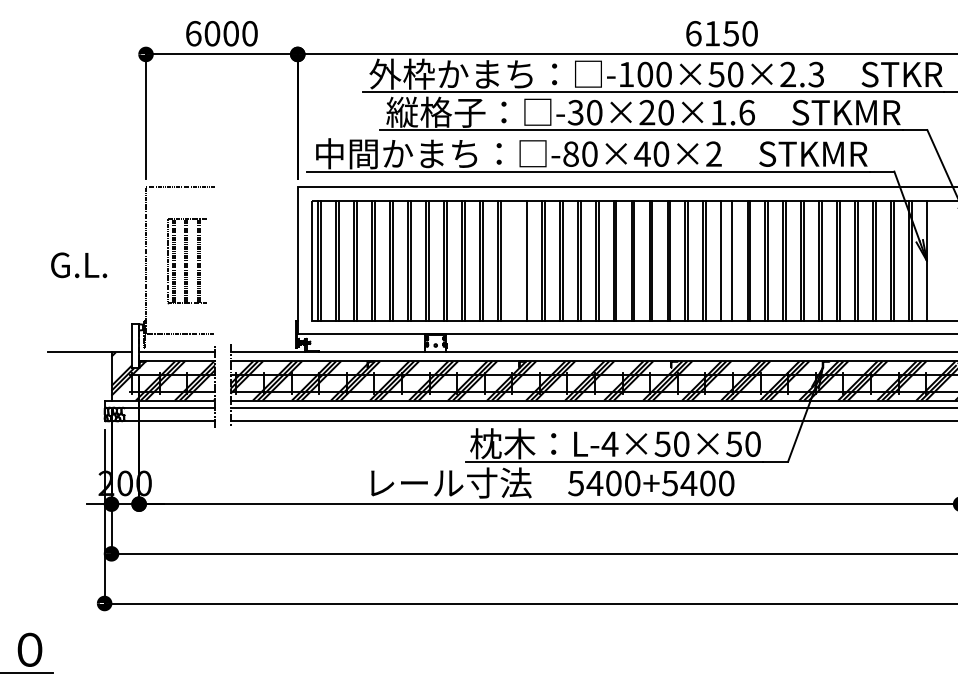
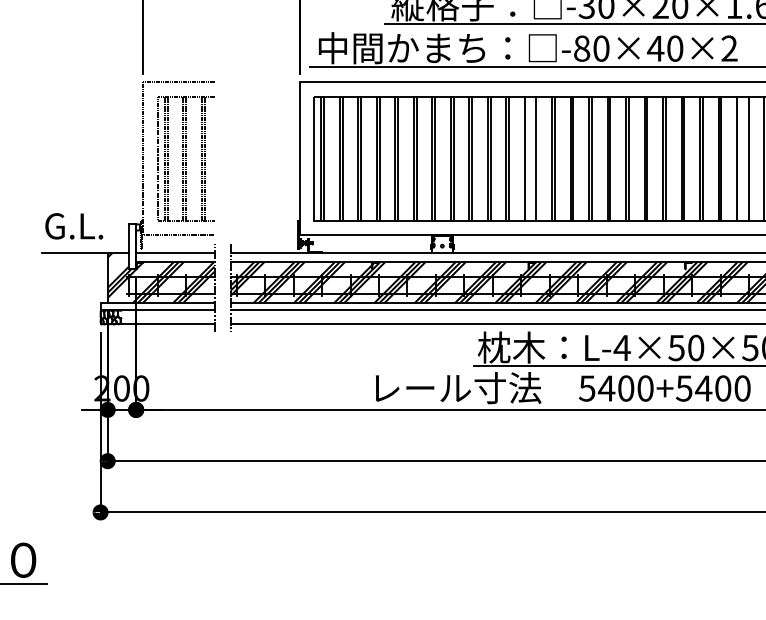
part: (186, 260) -> (185, 158), size x1.43
line: (515, 260) -> (524, 158), added
text: (79, 265) -> (74, 226), moved

